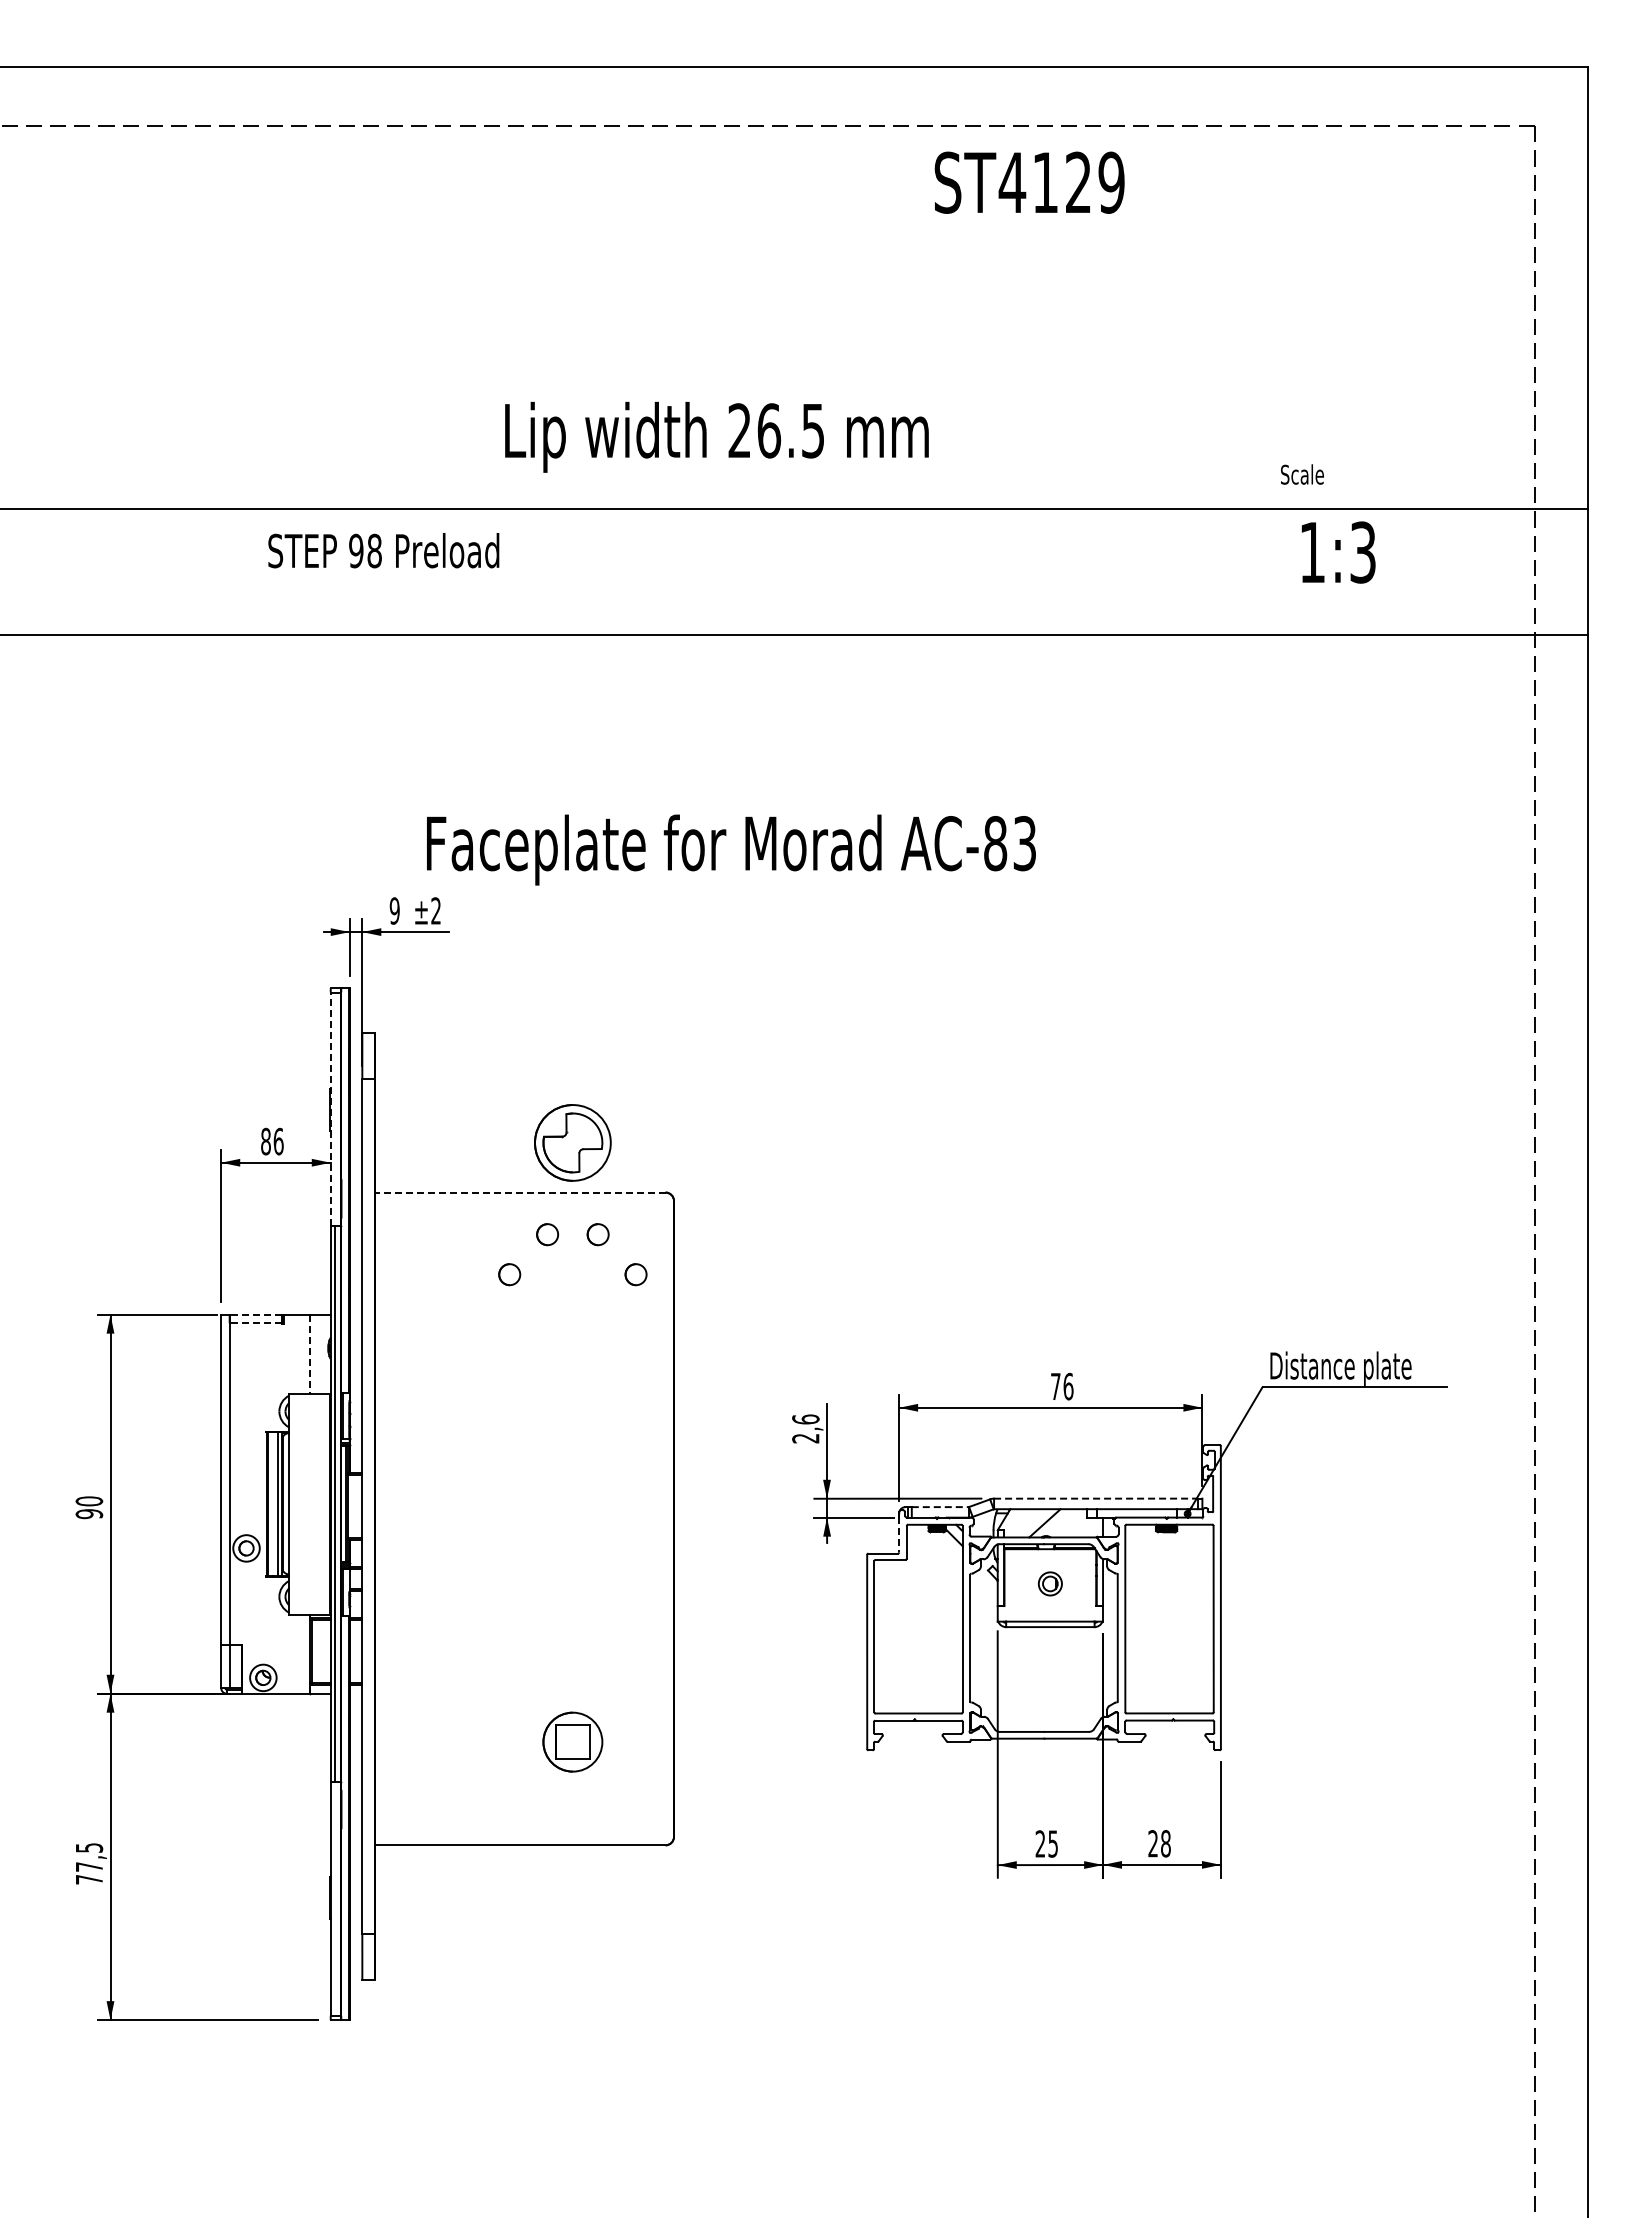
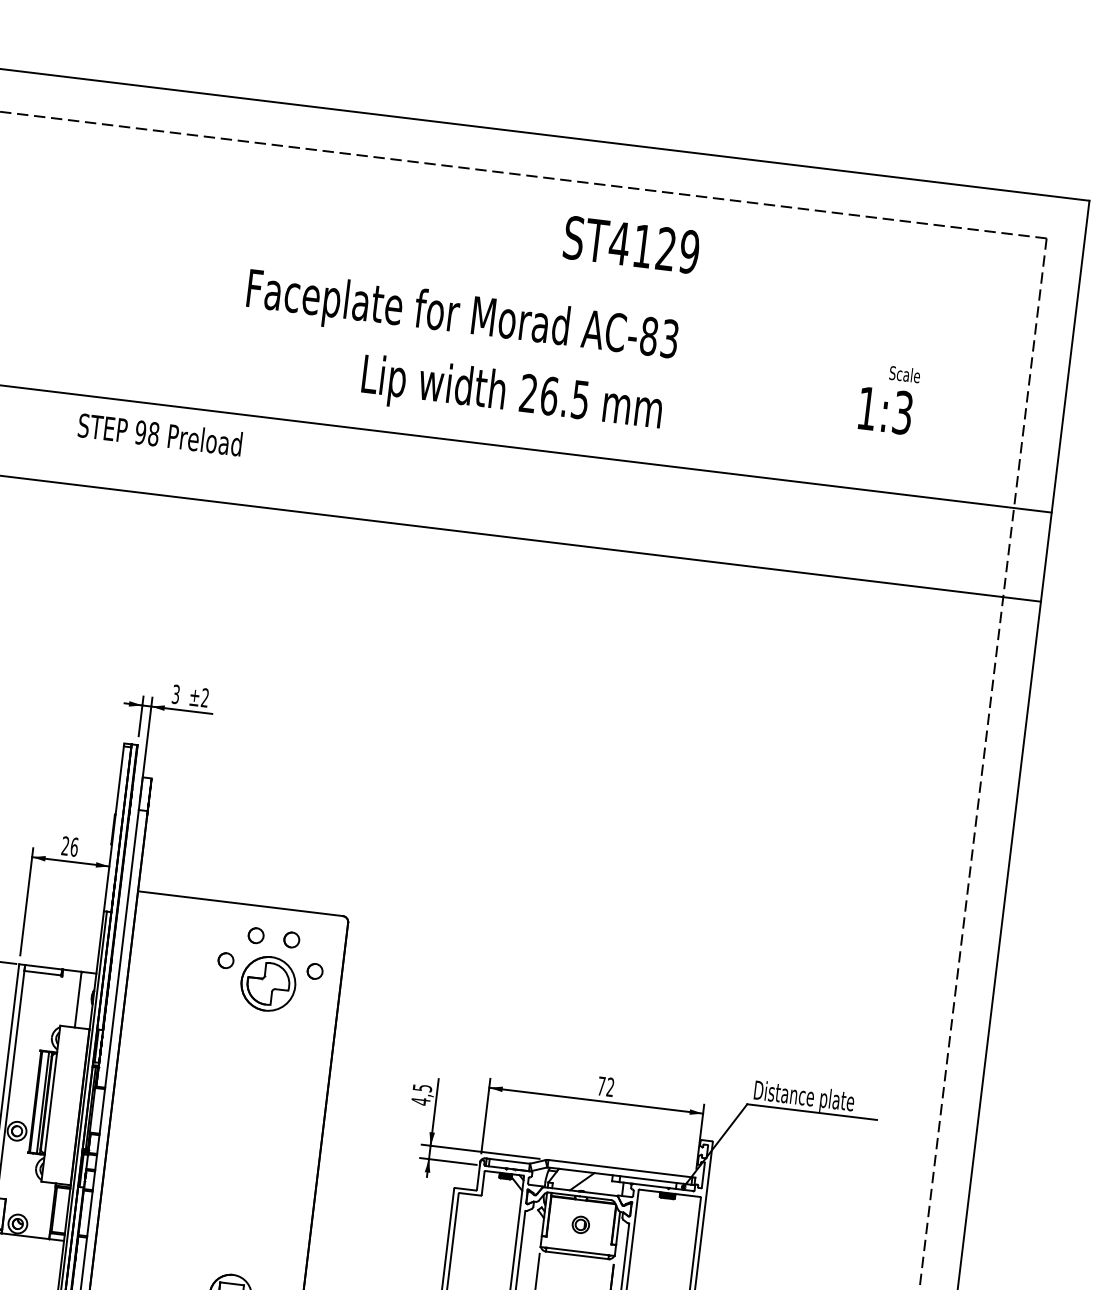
text: (1029, 182) -> (631, 244), moved
text: (716, 436) -> (511, 395), moved
text: (1302, 474) -> (904, 374), moved
text: (383, 550) -> (160, 434), moved
text: (1338, 552) -> (885, 410), moved
text: (731, 849) -> (462, 318), moved
text: (394, 910) -> (175, 694), 9 -> 3
line: (330, 1109) -> (113, 828), dashed -> solid
text: (265, 1141) -> (65, 845), 86 -> 26
part: (572, 1142) -> (268, 983), moved
line: (519, 1192) -> (239, 903), dashed -> solid
line: (255, 1314) -> (43, 967), dashed -> solid
line: (255, 1323) -> (42, 973), dashed -> solid
line: (309, 1354) -> (78, 999), dashed -> solid
text: (1068, 1386) -> (610, 1087), 76 -> 72
text: (805, 1428) -> (421, 1094), 2,6 -> 4,5
line: (1096, 1498) -> (620, 1168), dashed -> solid
line: (940, 1507) -> (509, 1161), dashed -> solid
line: (899, 1534) -> (478, 1177), dashed -> solid

